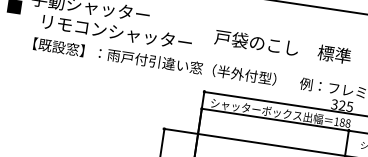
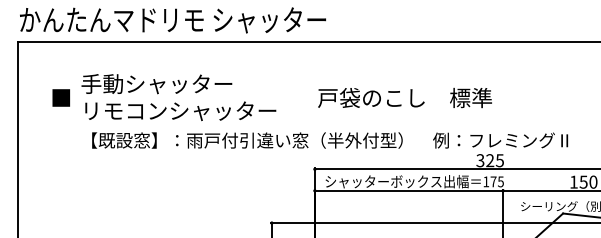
text: (117, 32) -> (180, 110), moved
text: (344, 122) -> (496, 181), 188 -> 175

